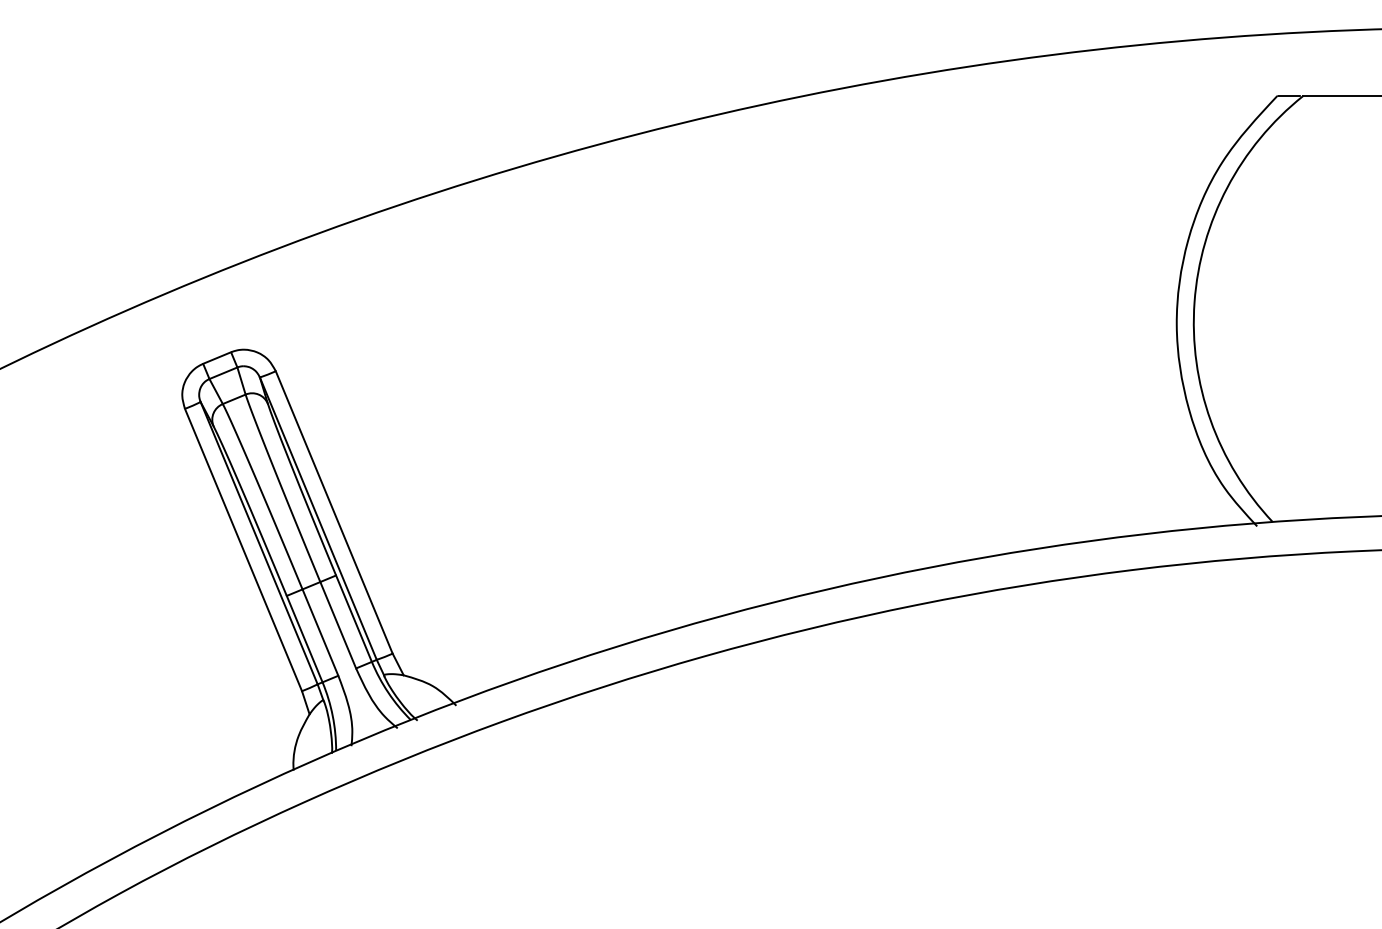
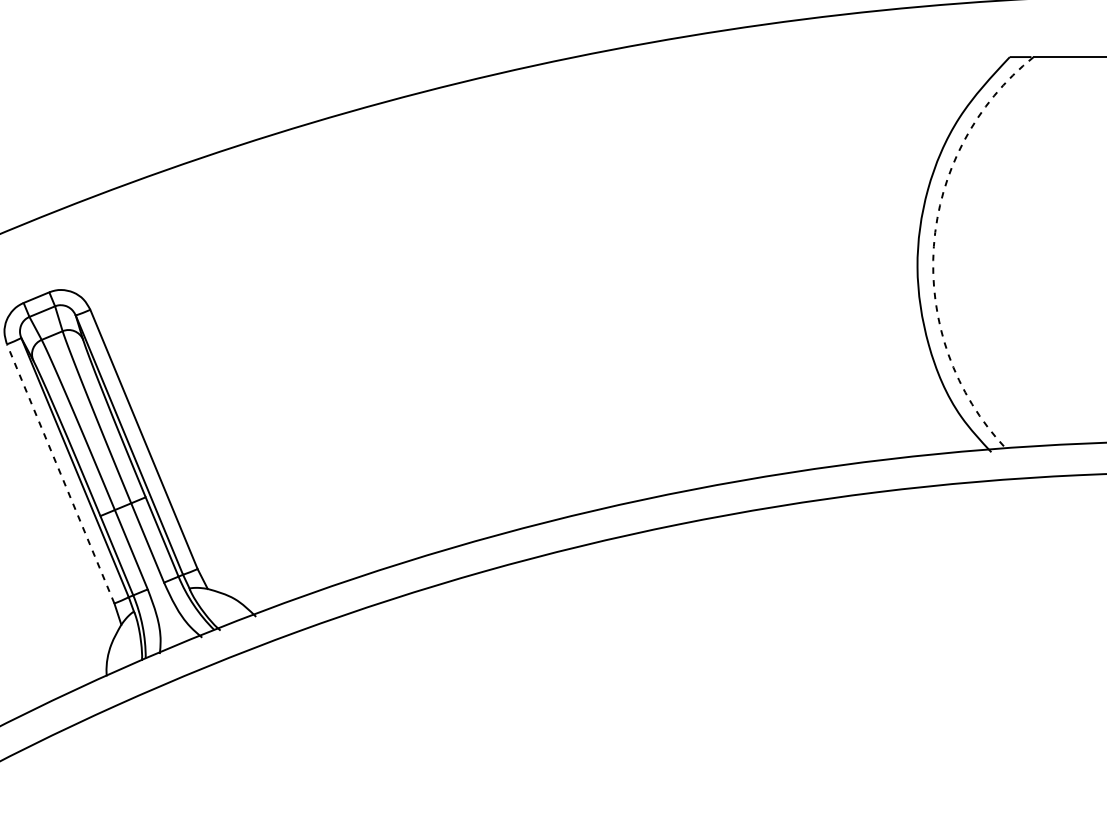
arc: (1194, 302) -> (933, 246), solid -> dashed
line: (243, 550) -> (60, 474), solid -> dashed

